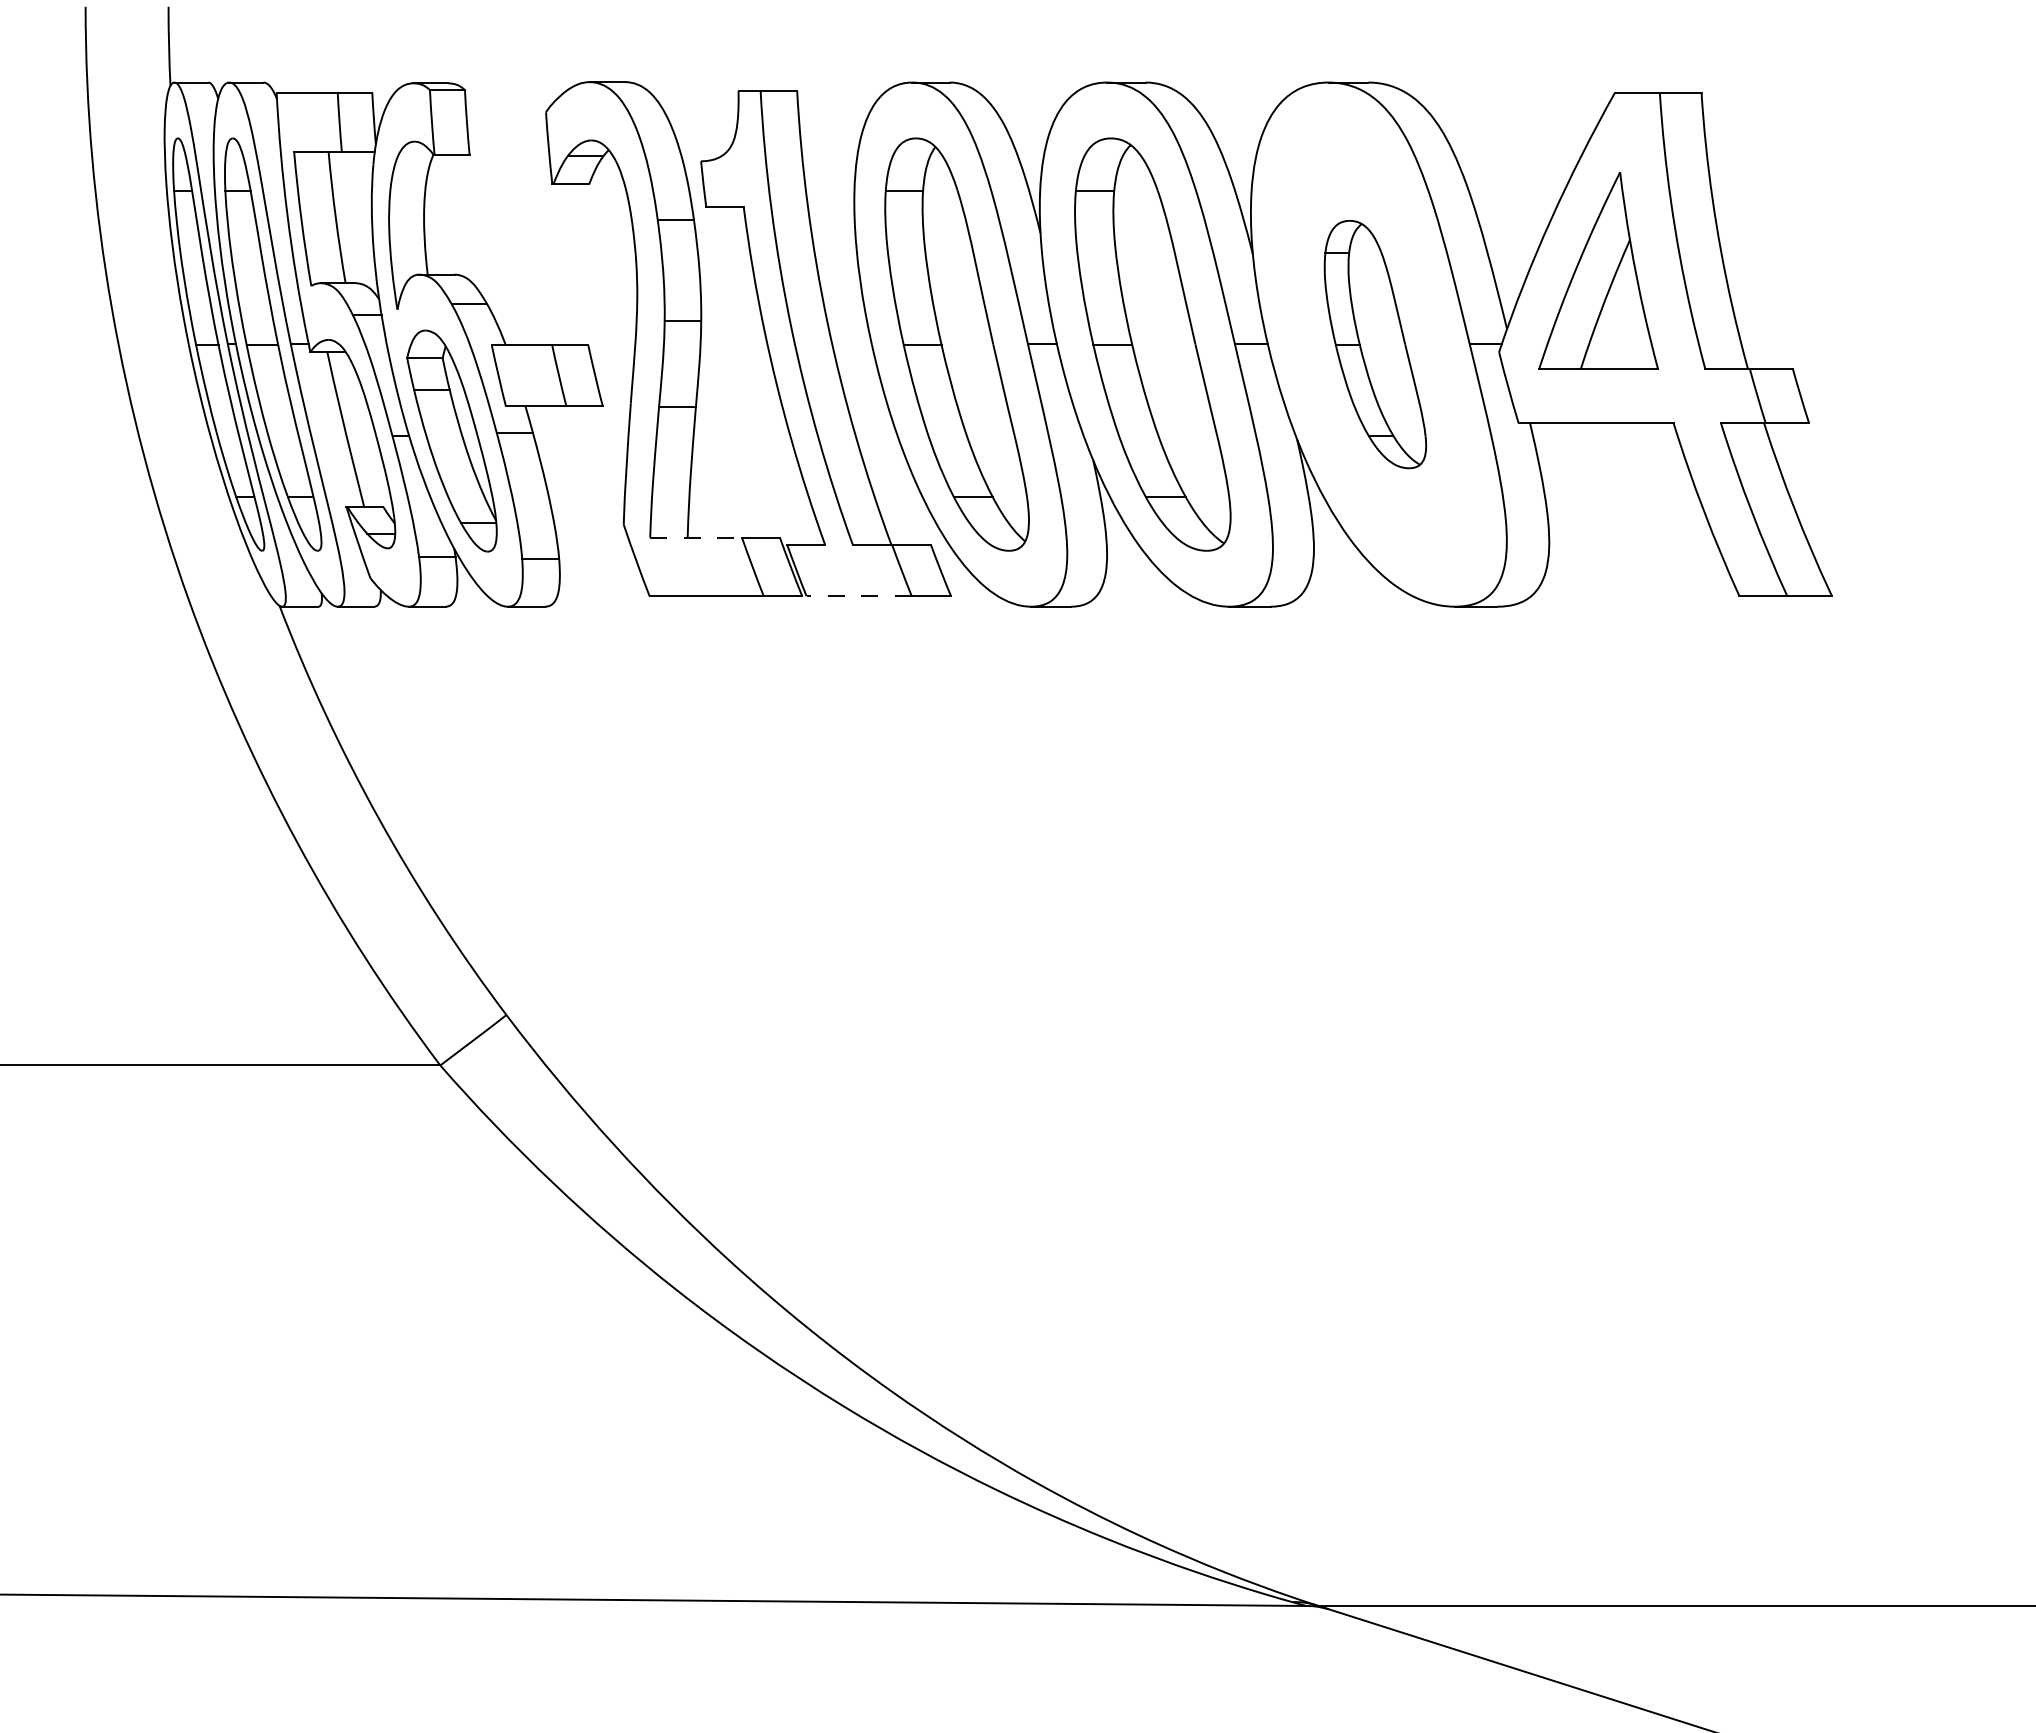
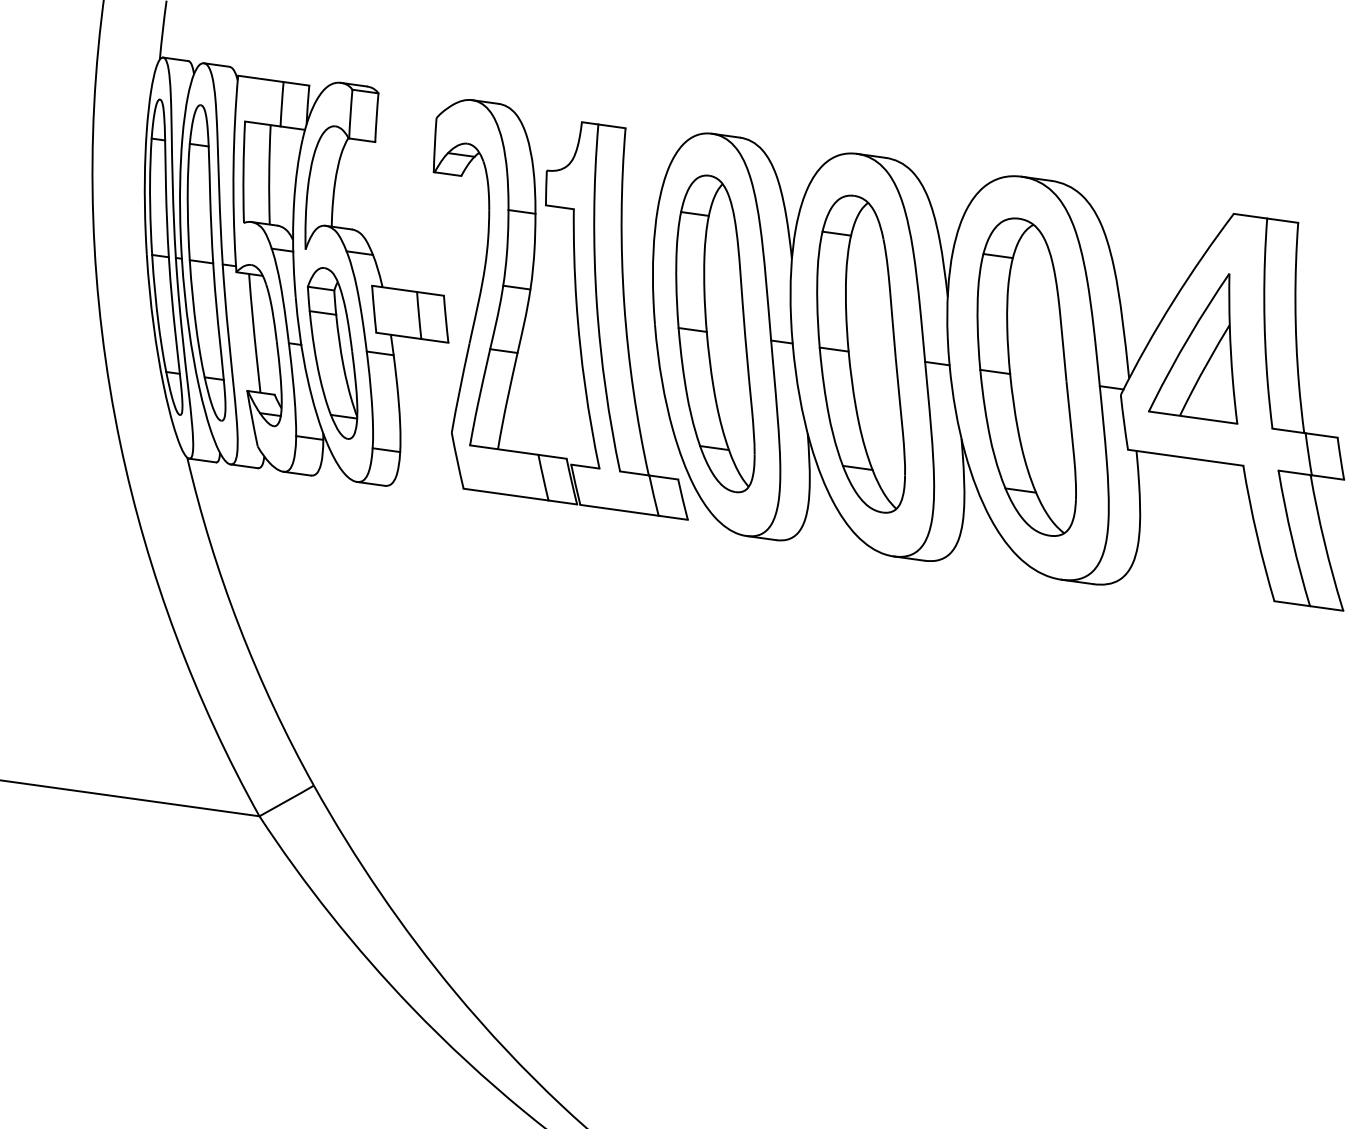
part: (1375, 344) -> (1029, 376), size x1.67
line: (696, 537) -> (504, 449), dashed -> solid
line: (859, 596) -> (619, 510), dashed -> solid

